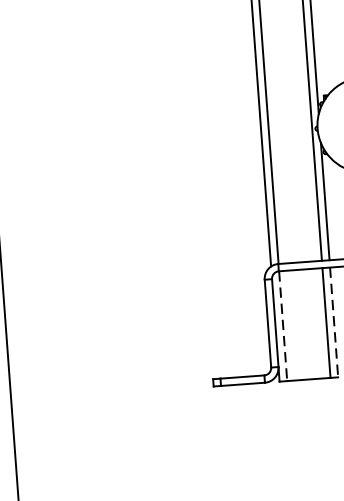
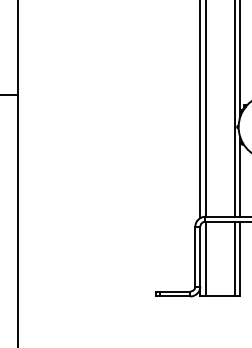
line: (334, 322) -> (240, 259), dashed -> solid
line: (283, 326) -> (205, 259), dashed -> solid

